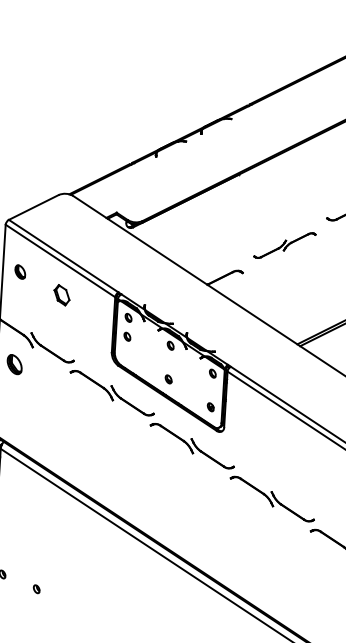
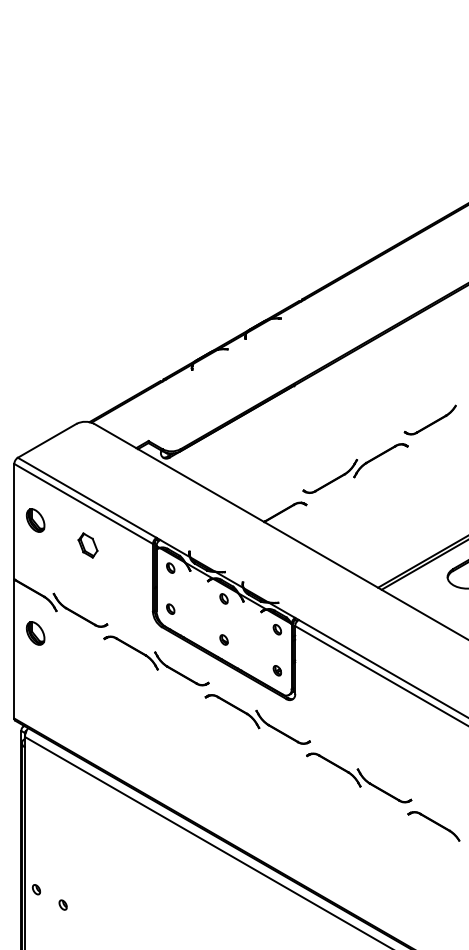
part: (284, 245) -> (355, 468), size x1.43
part: (20, 272) -> (35, 520), size x1.43
part: (127, 336) -> (170, 608), moved
part: (36, 588) -> (62, 904), moved

